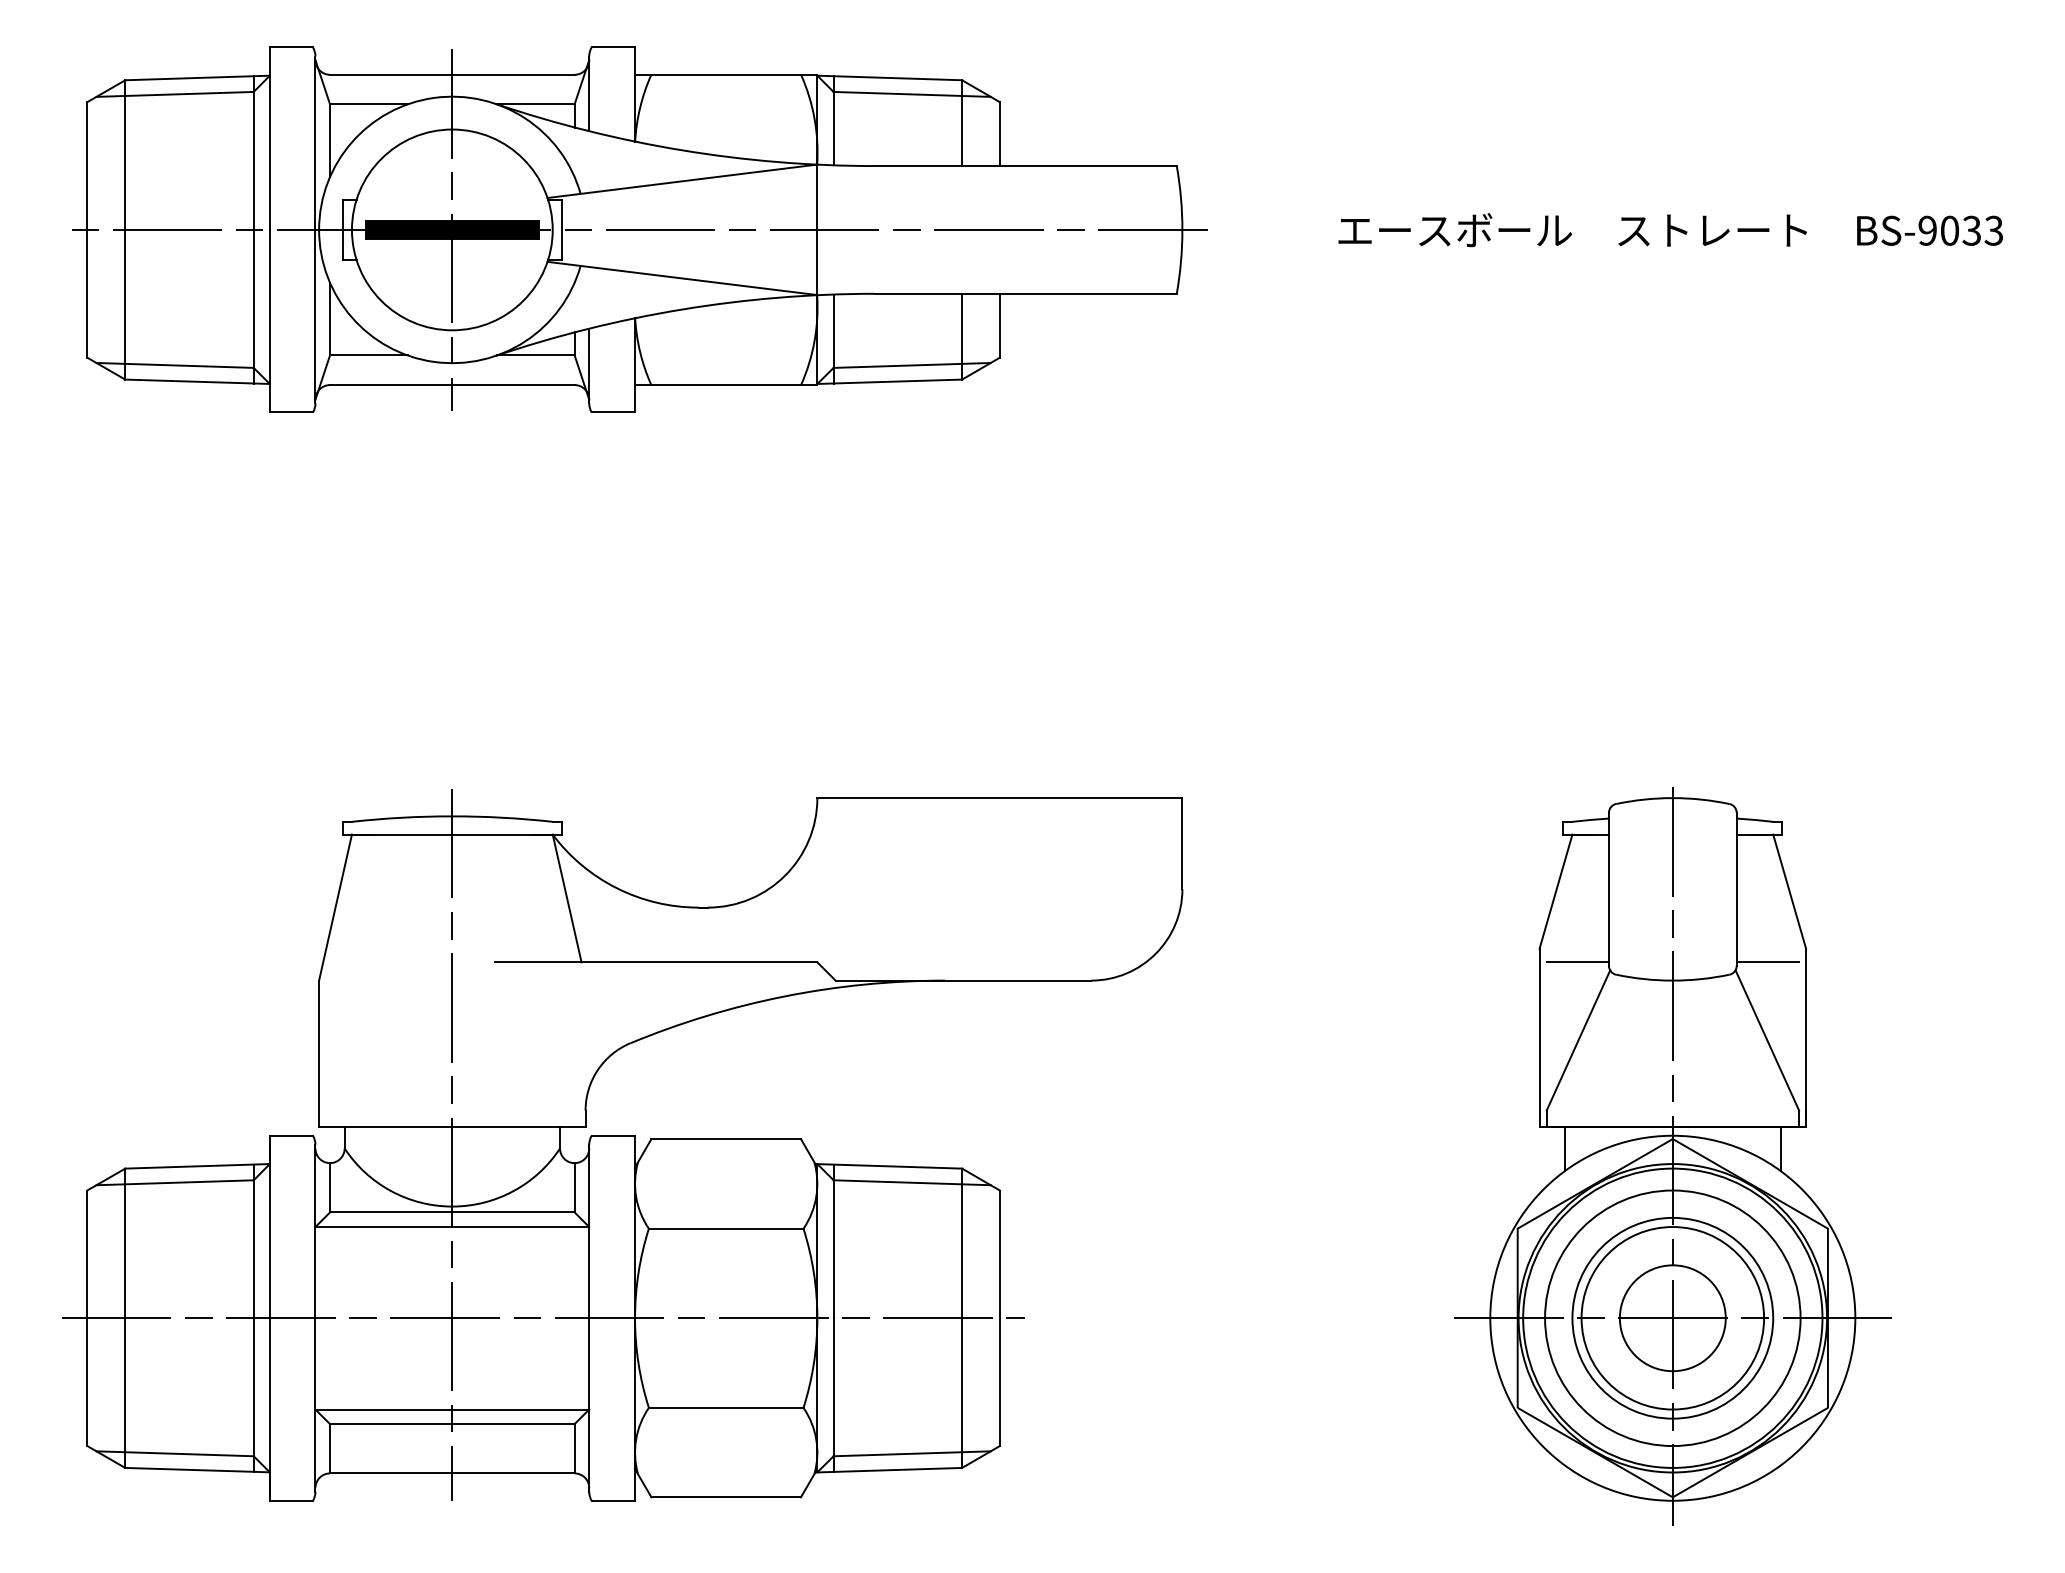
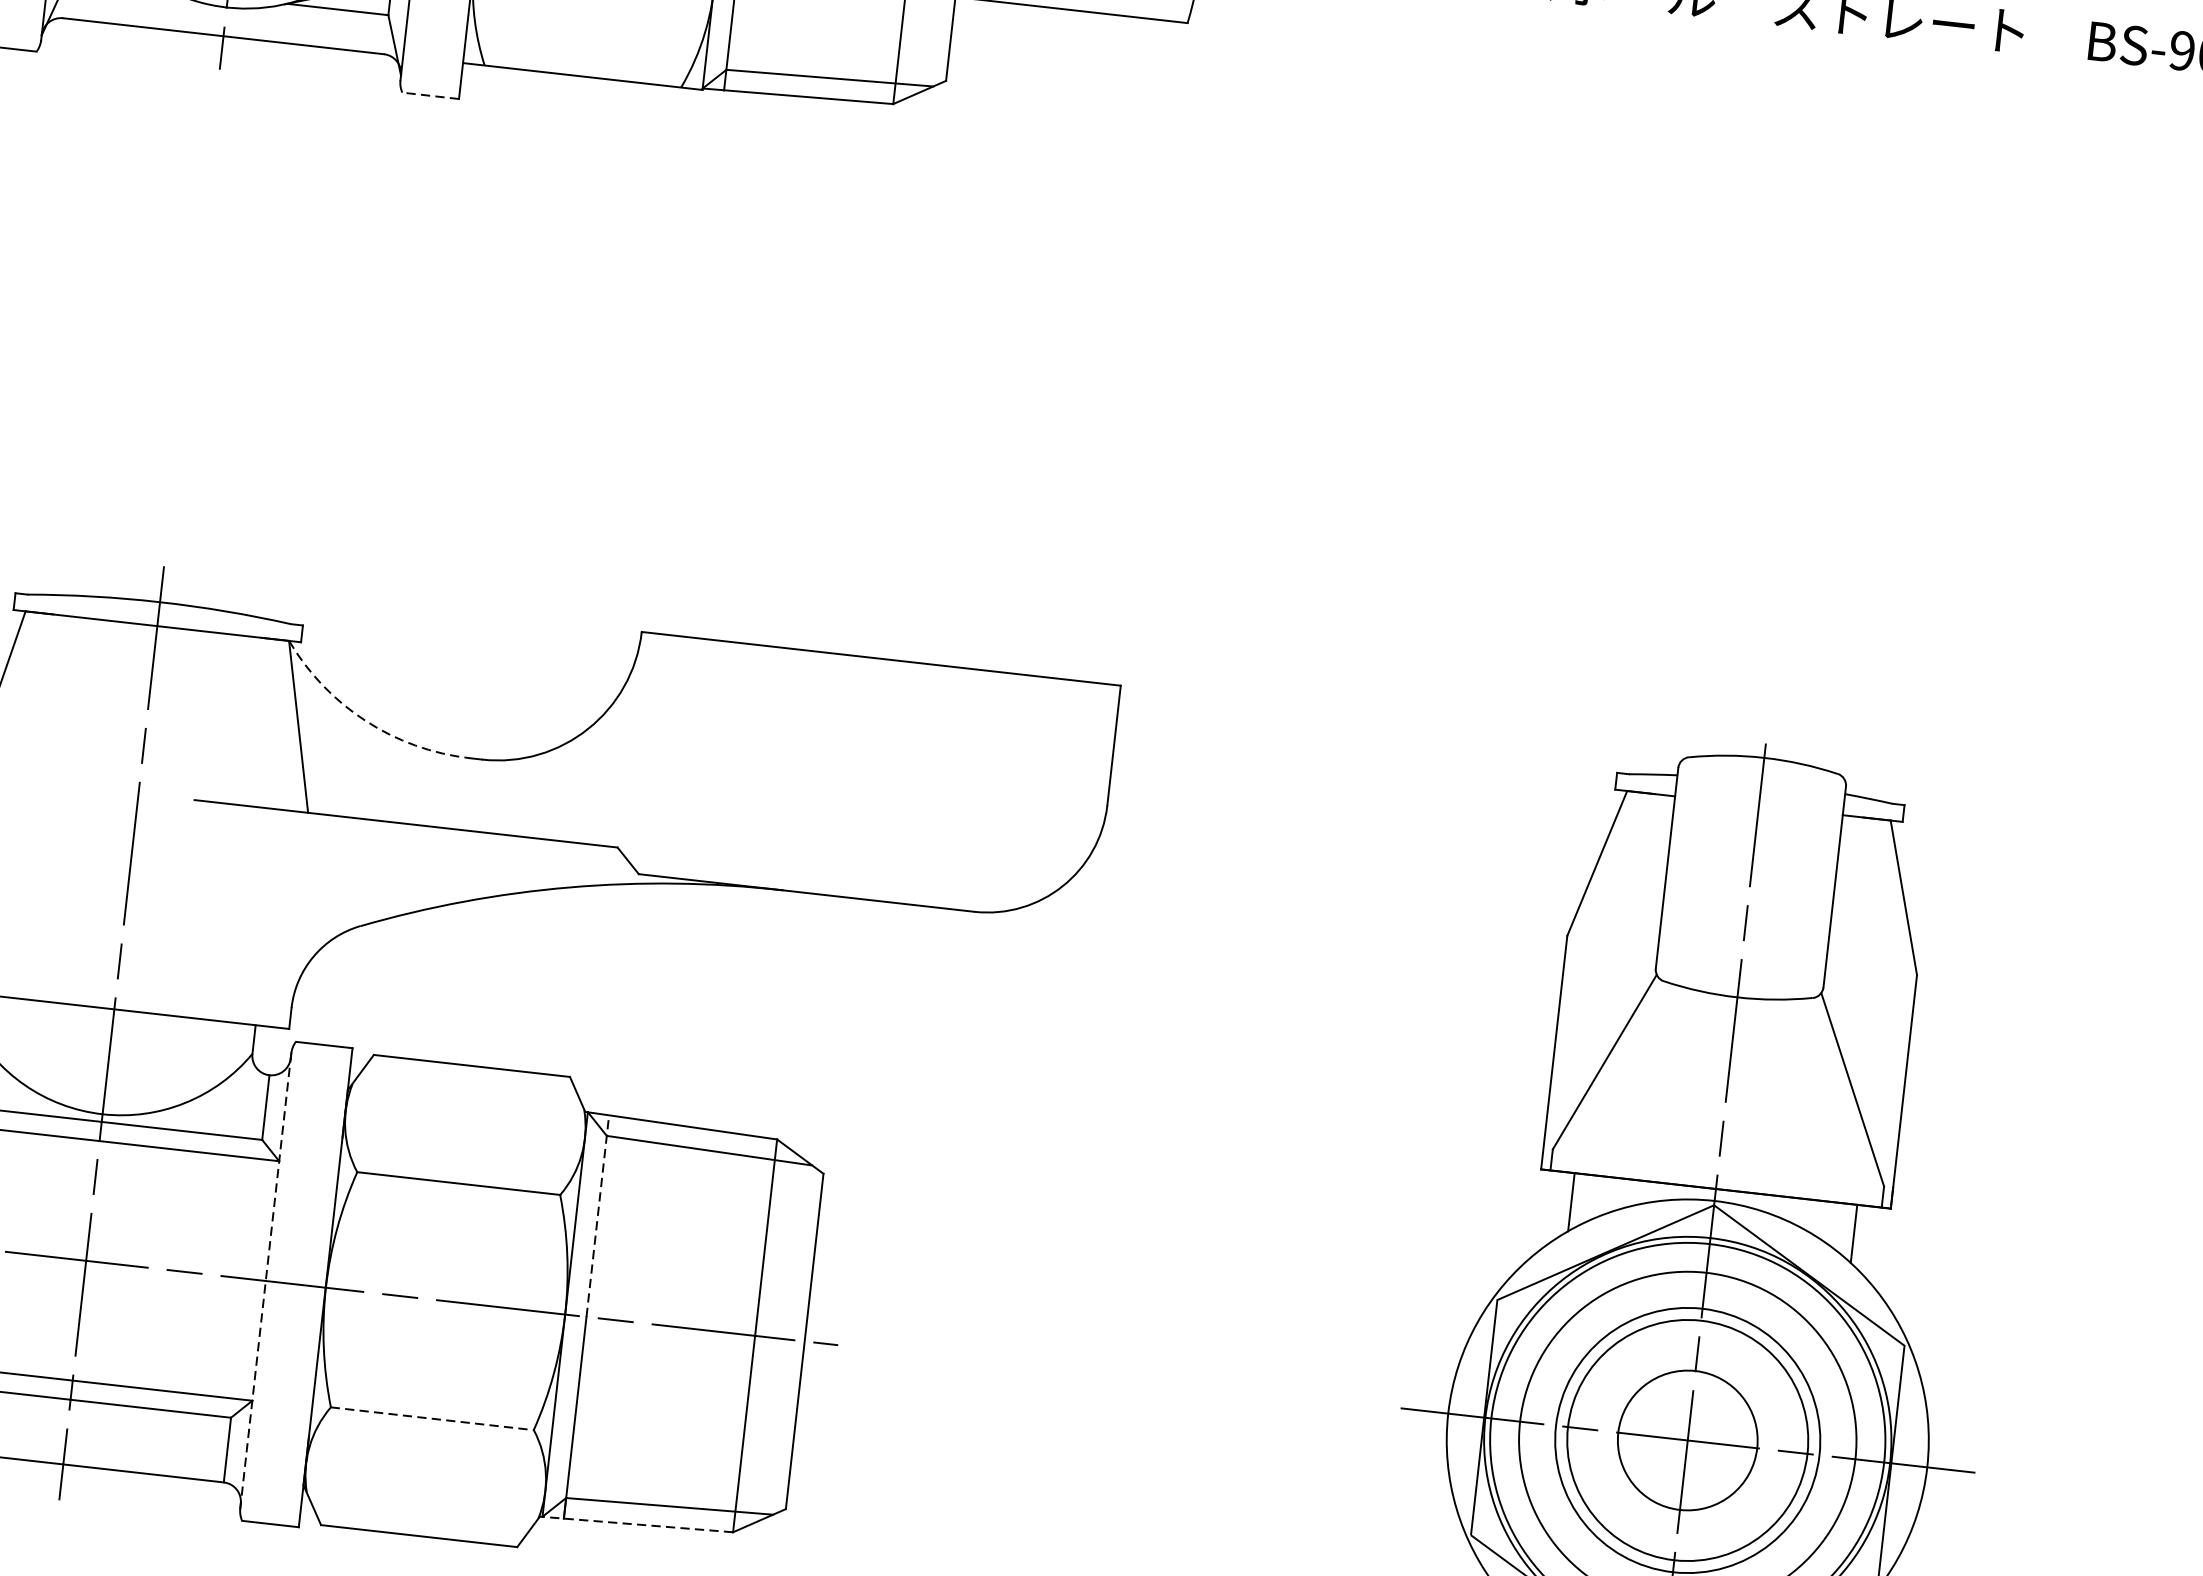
line: (613, 412) -> (430, 95), solid -> dashed
arc: (617, 888) -> (366, 721), solid -> dashed
line: (1577, 962) -> (1615, 959), removed
line: (1767, 962) -> (1864, 987), removed
line: (833, 1241) -> (597, 1216), solid -> dashed
line: (589, 1318) -> (266, 1281), solid -> dashed
line: (726, 1407) -> (432, 1418), solid -> dashed
line: (888, 1470) -> (636, 1524), solid -> dashed

